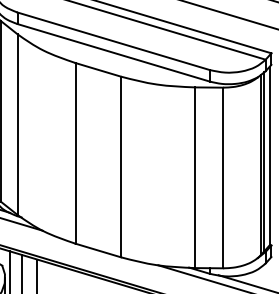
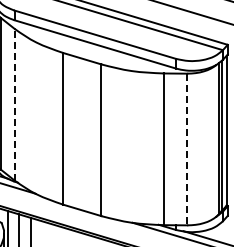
line: (17, 124) -> (14, 104), solid -> dashed
line: (223, 177) -> (187, 149), solid -> dashed

